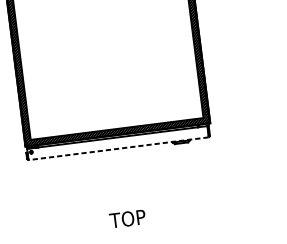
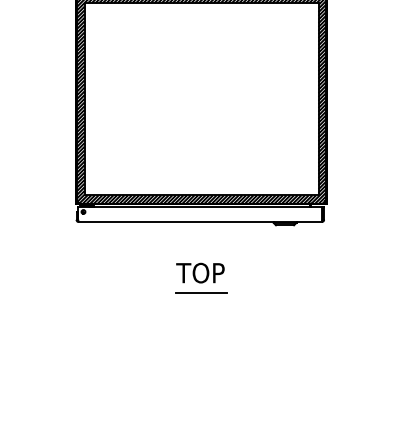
line: (118, 149) -> (200, 222), dashed -> solid
line: (126, 200) -> (201, 292), added
text: (127, 218) -> (200, 272), moved

